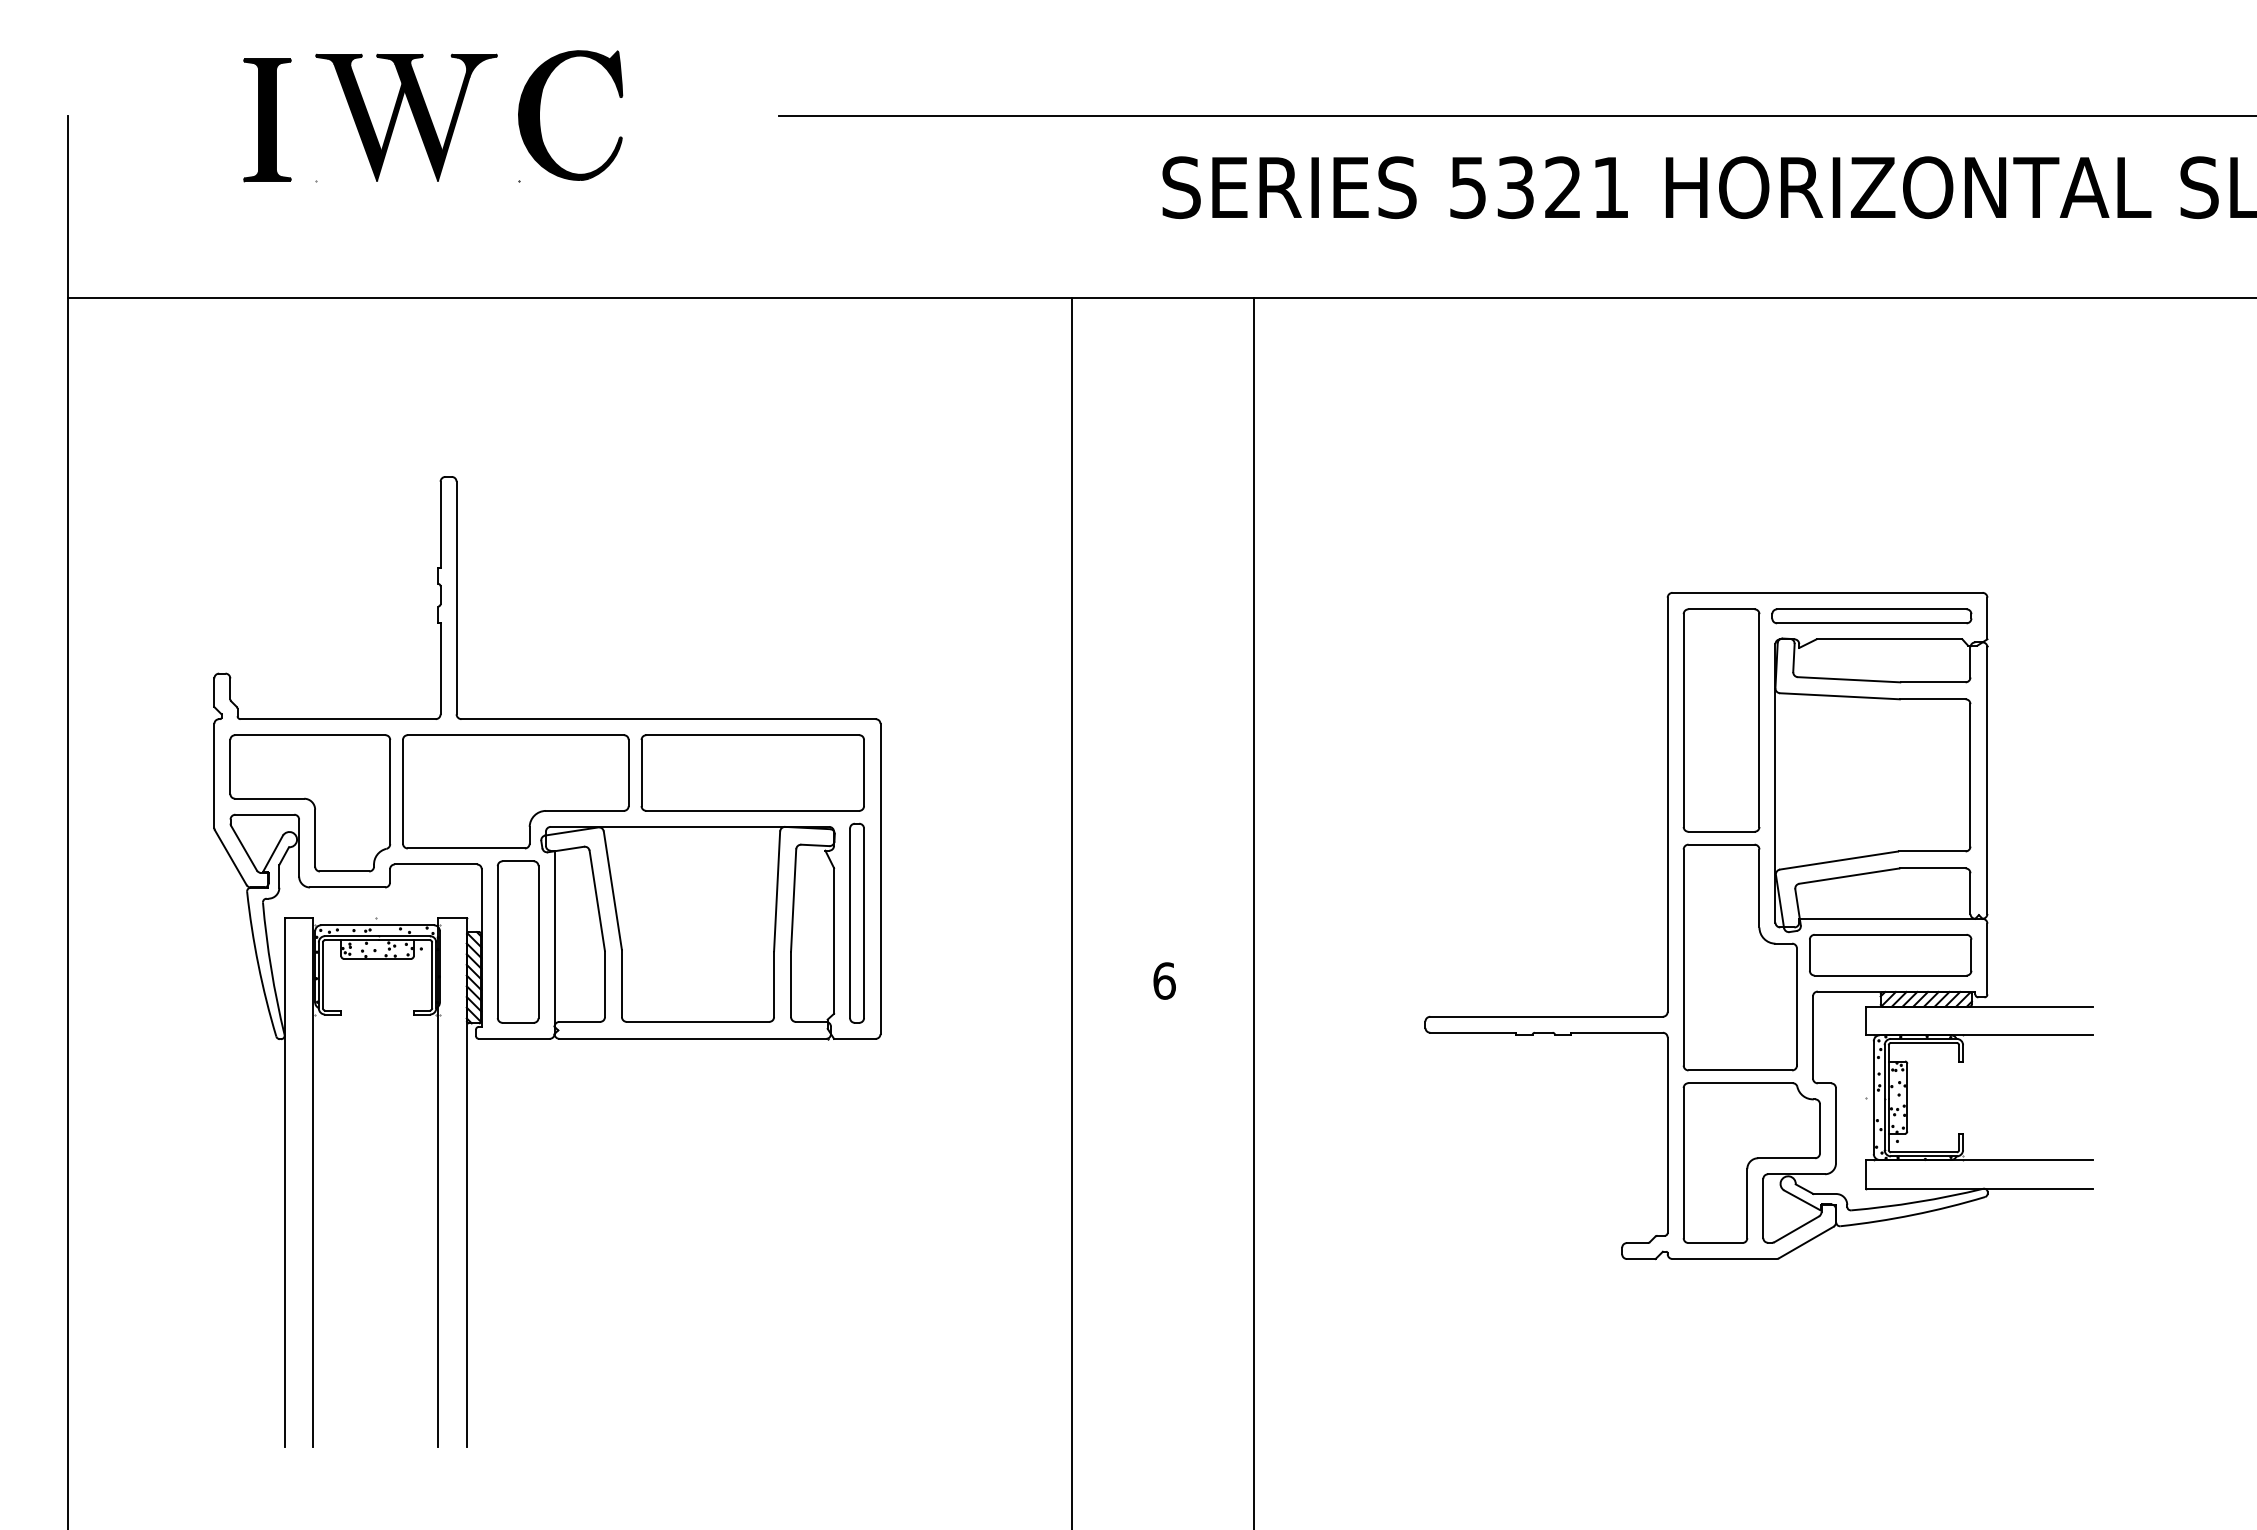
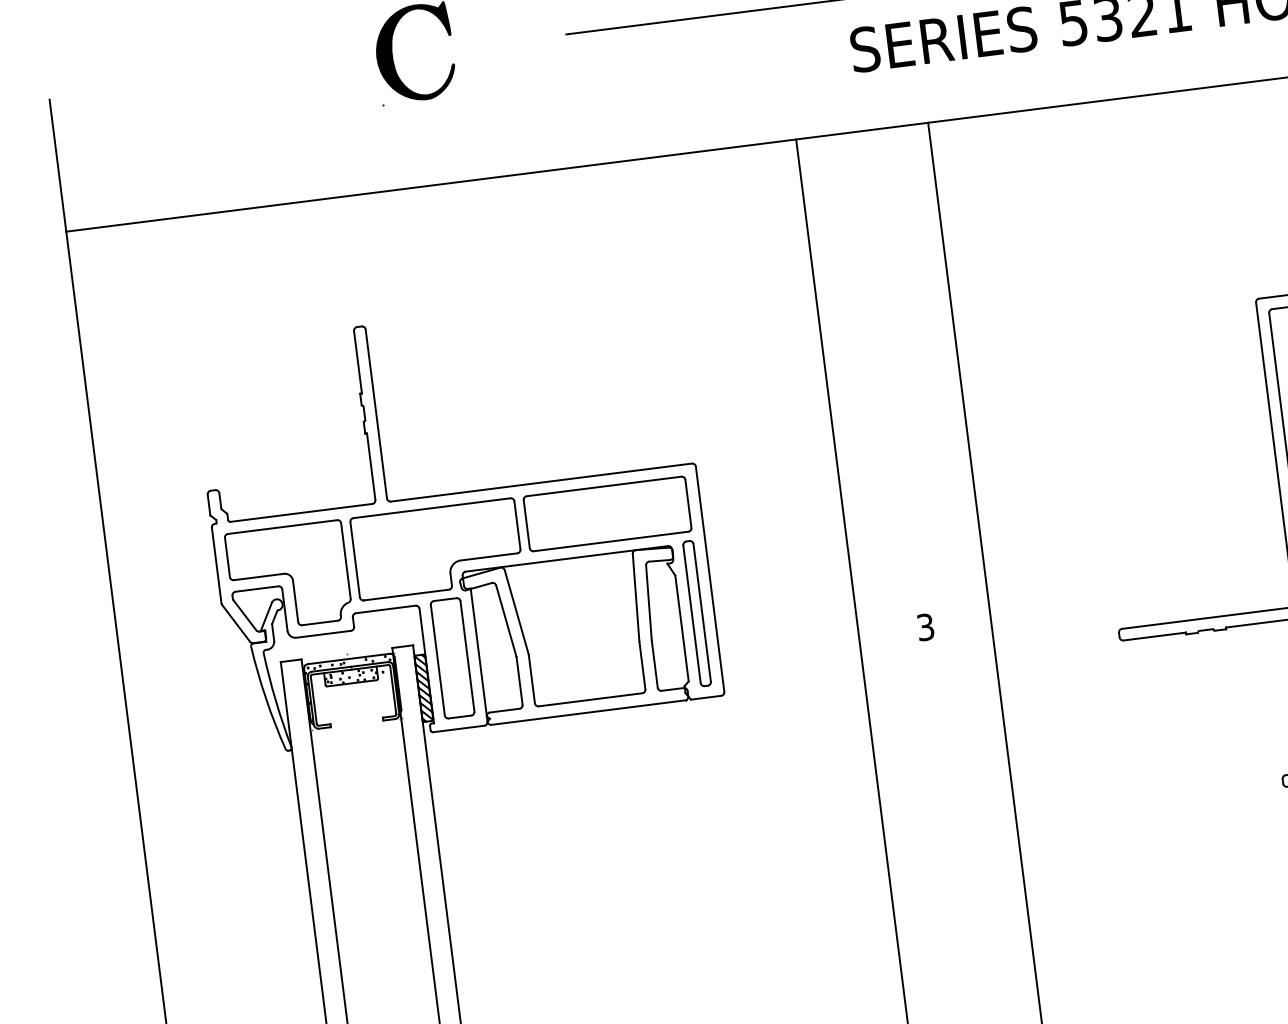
part: (412, 114) -> (299, 66), removed
part: (267, 120) -> (195, 84), removed
text: (1164, 980) -> (925, 626), 6 -> 3

